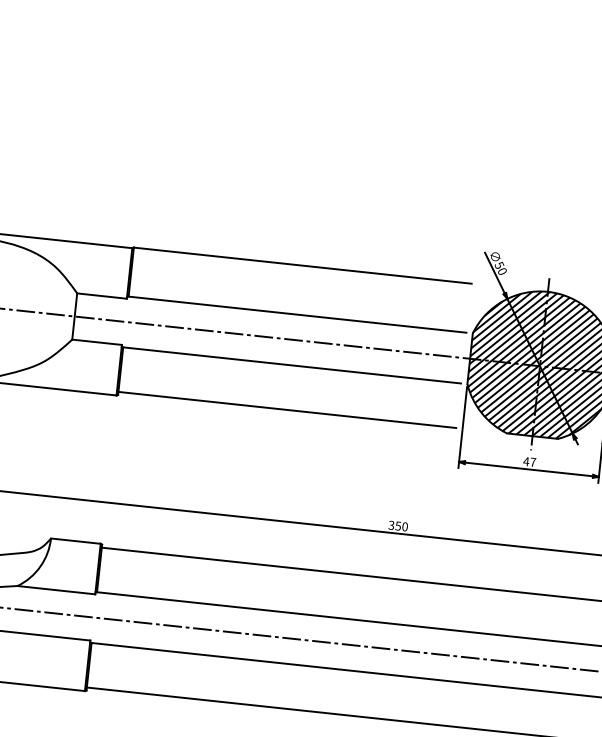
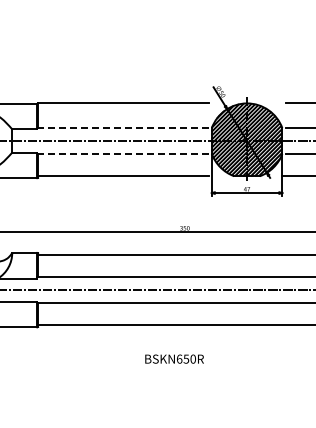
line: (295, 315) -> (122, 128), solid -> dashed
line: (290, 364) -> (122, 153), solid -> dashed

